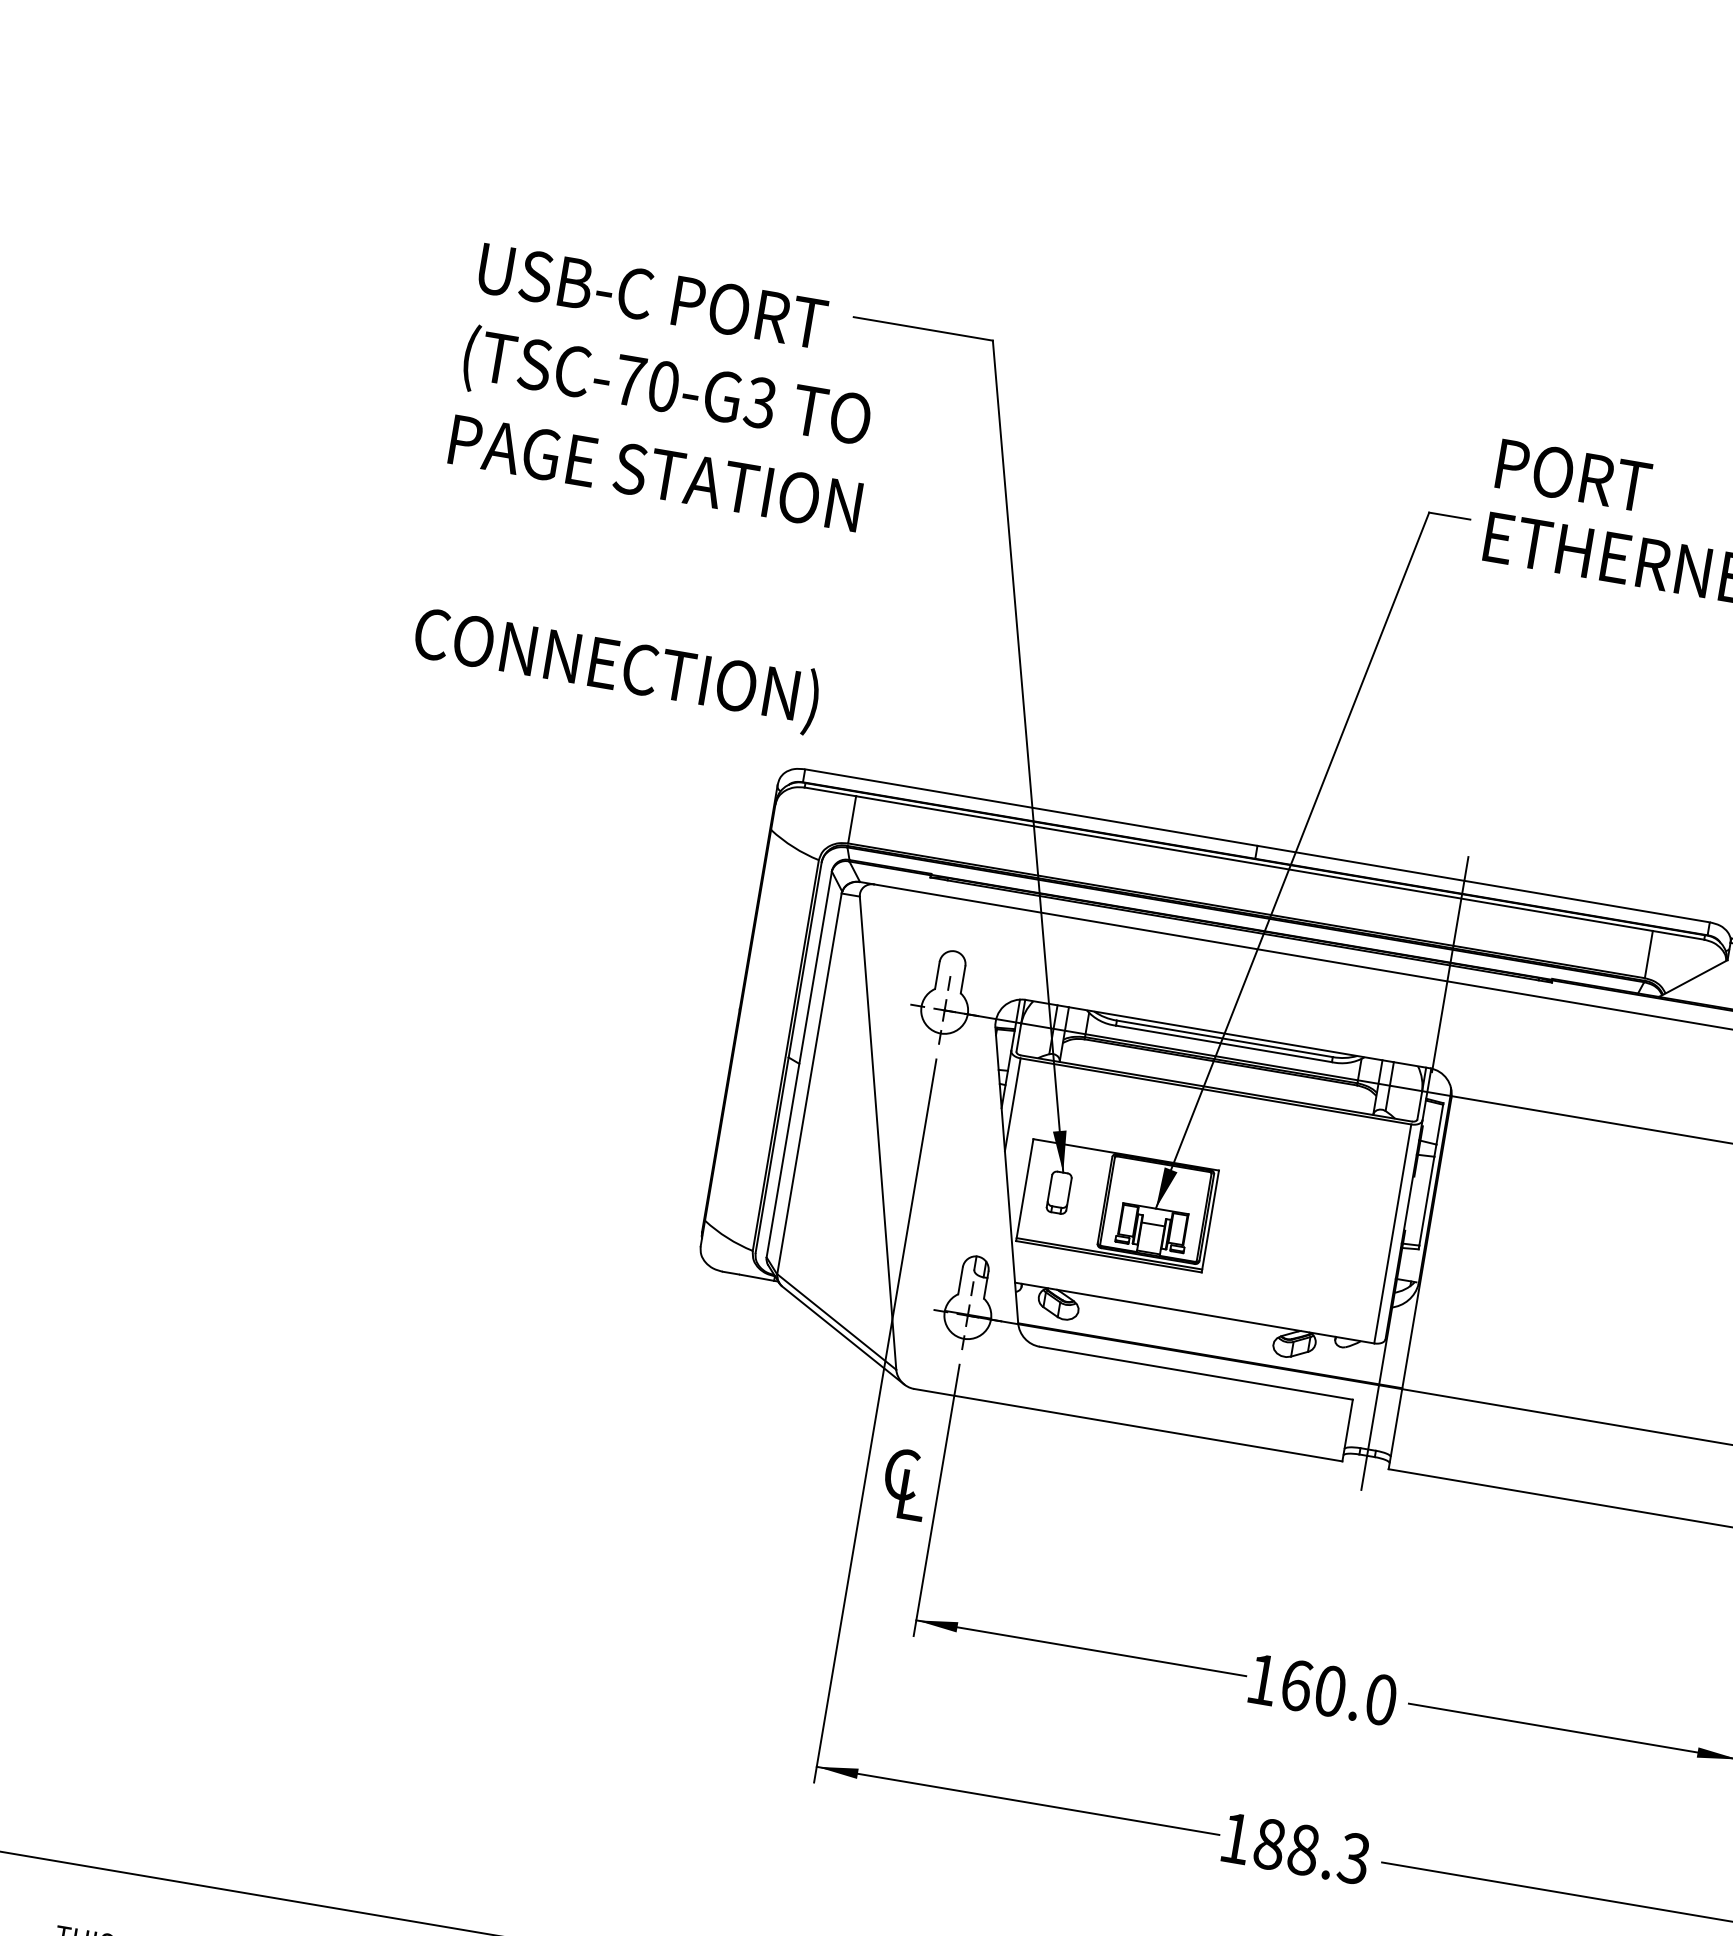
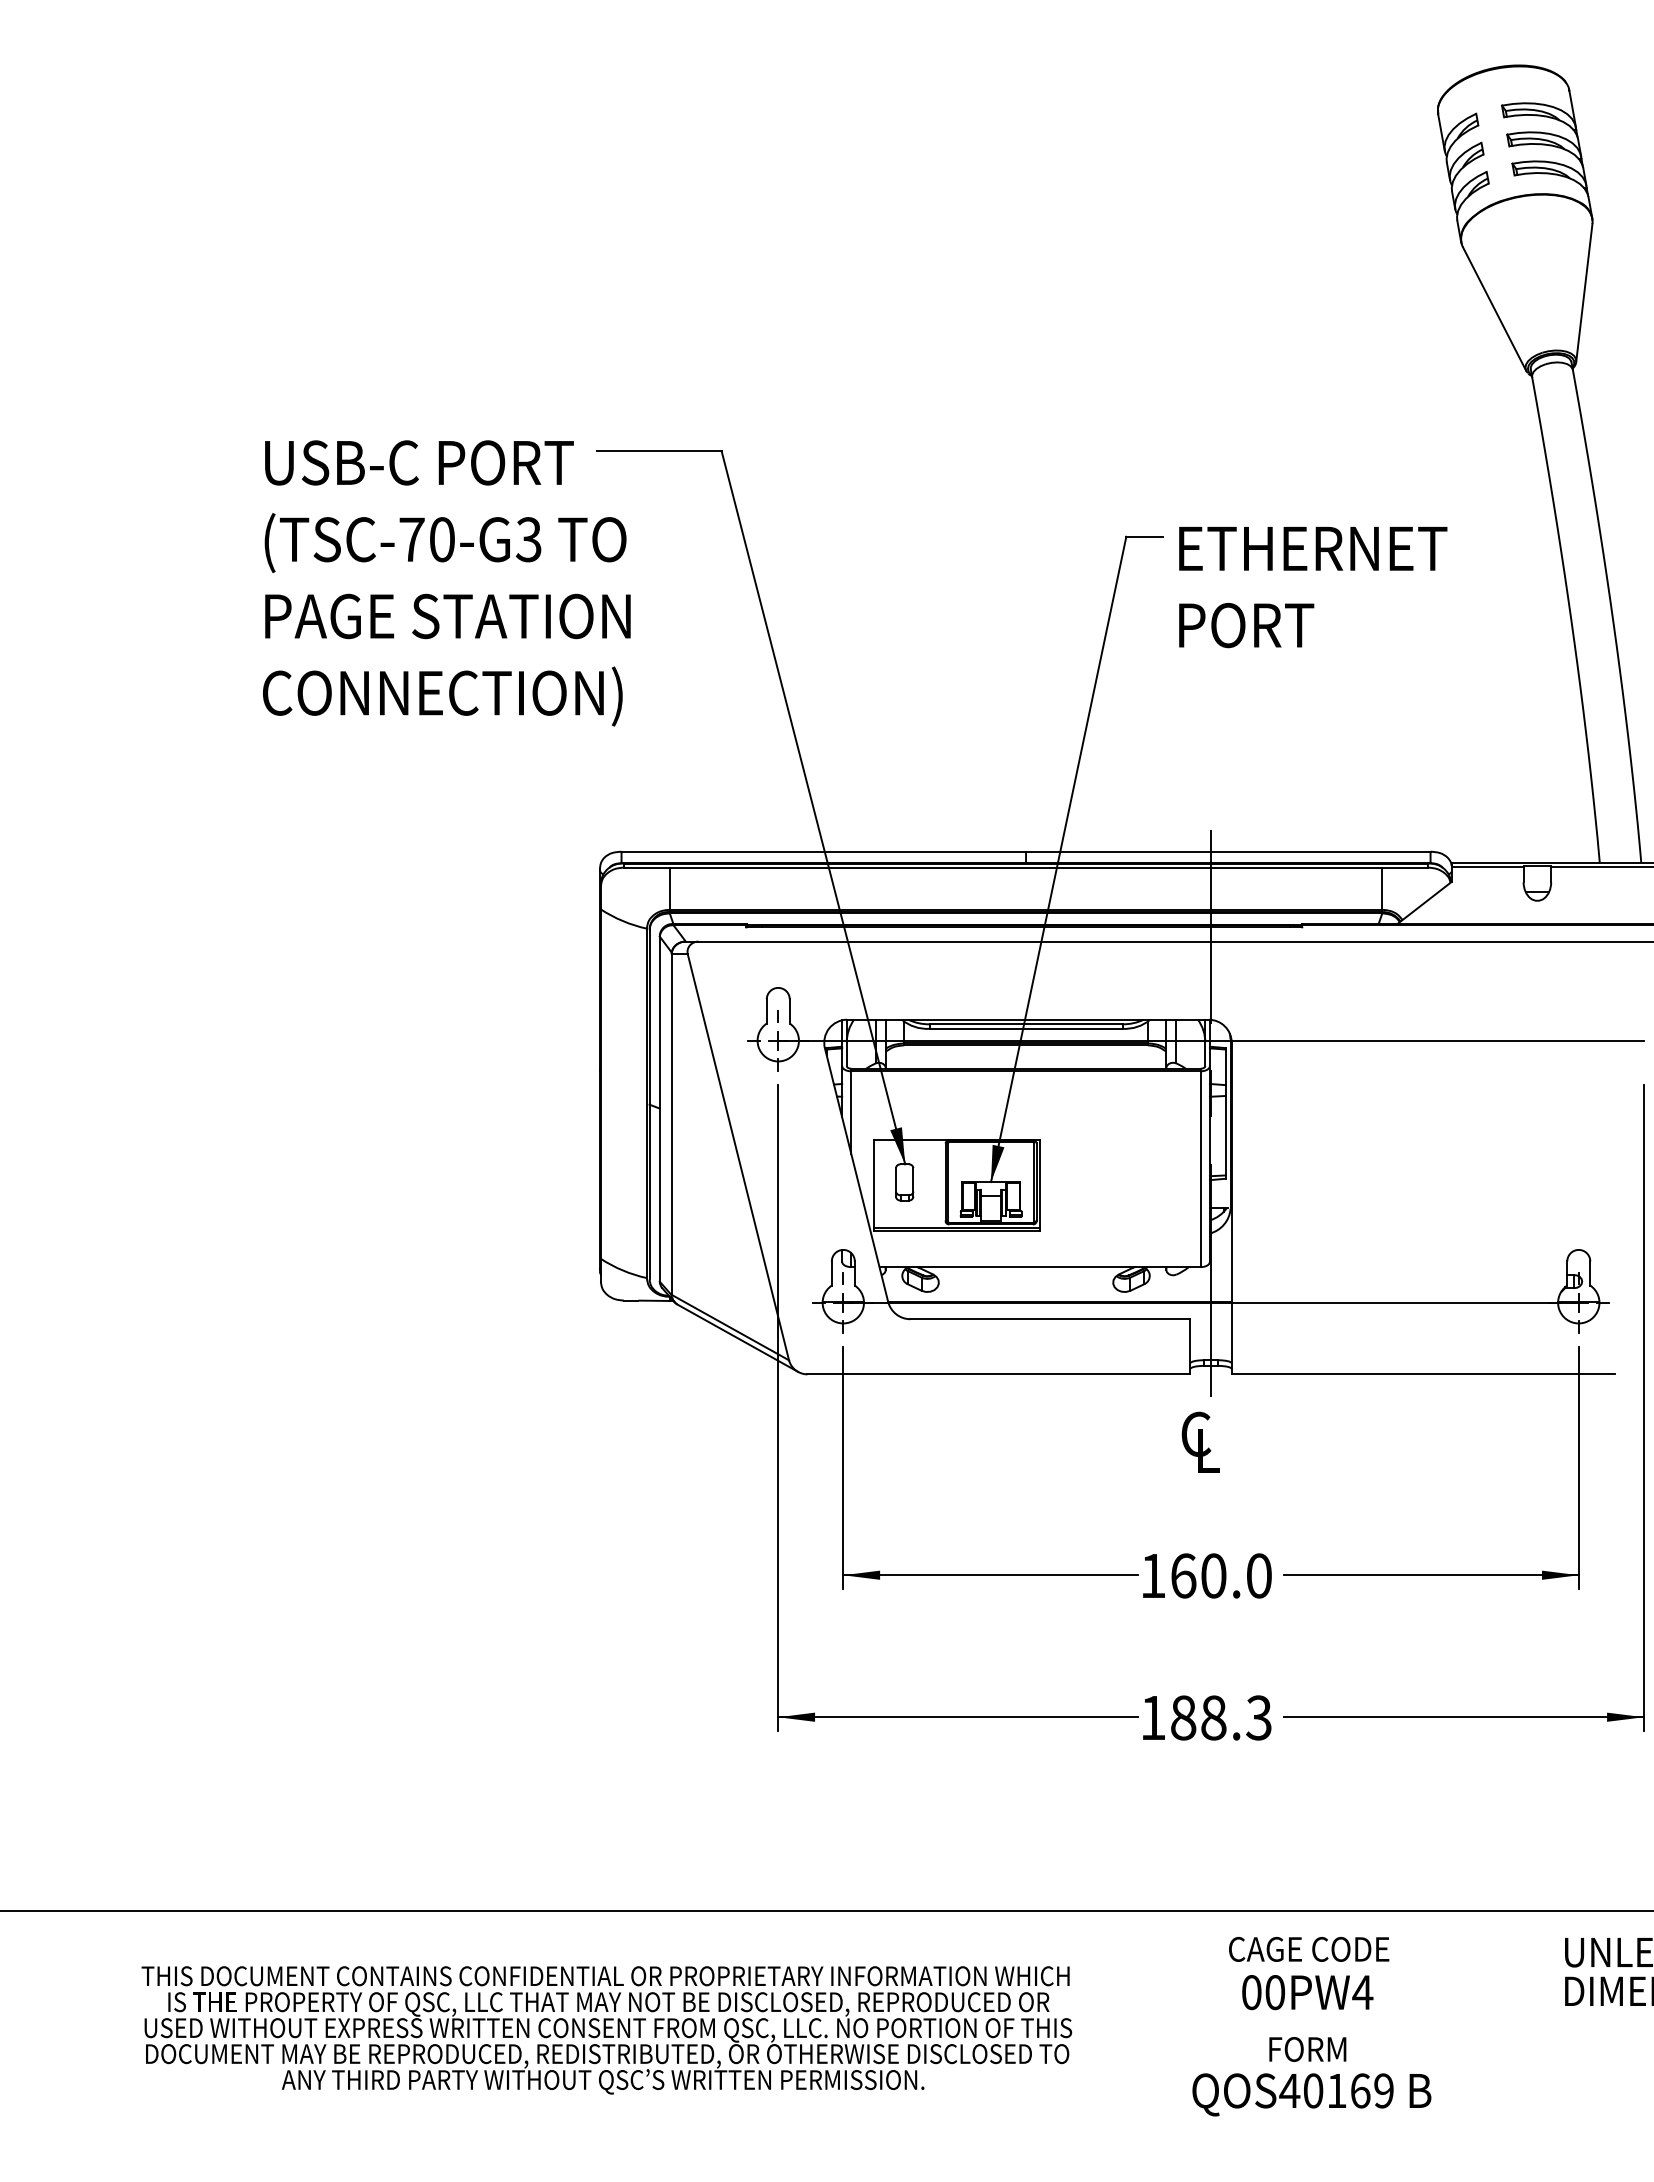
text: (1573, 475) -> (1246, 625), moved
text: (616, 669) -> (442, 696), moved
text: (905, 1483) -> (1200, 1441), moved

